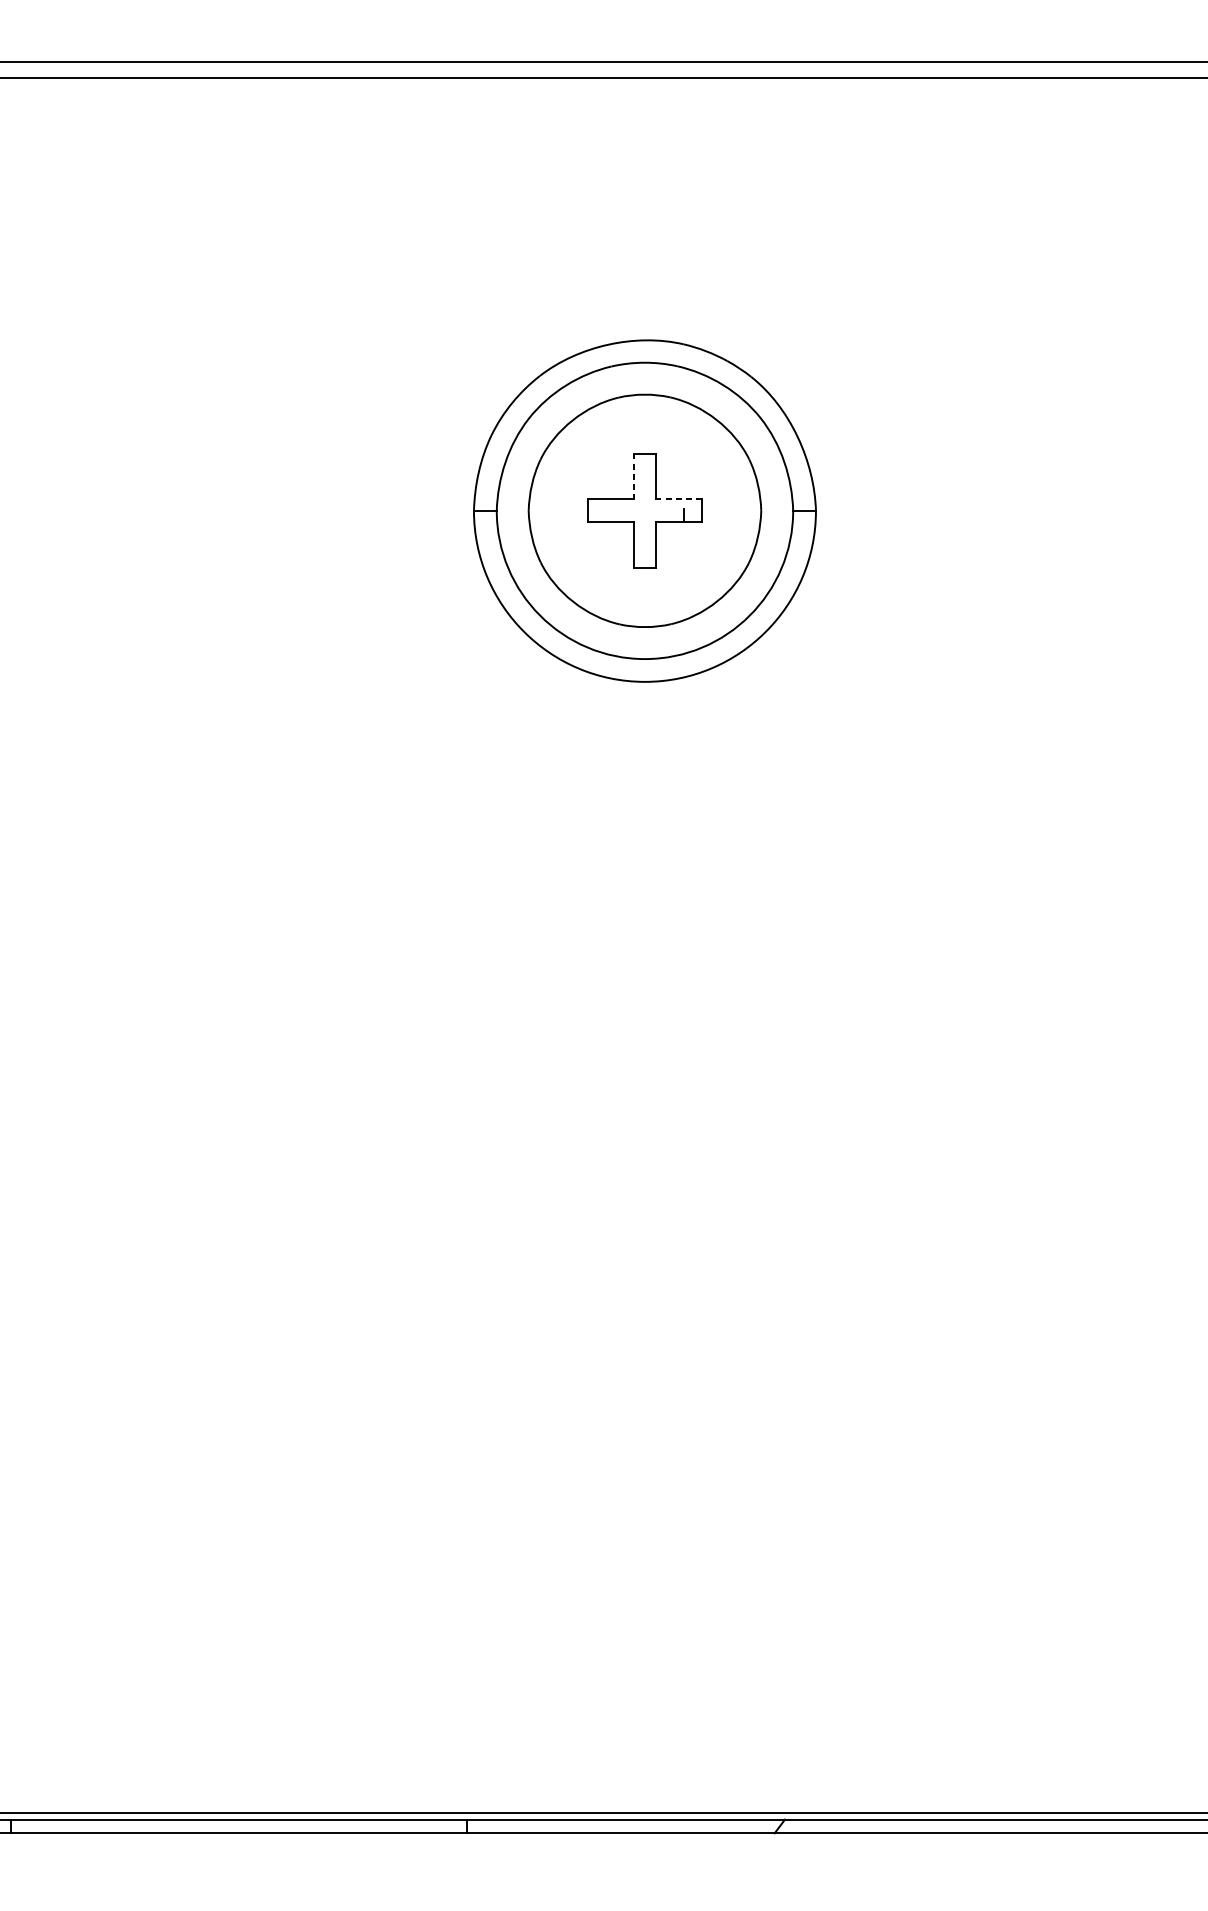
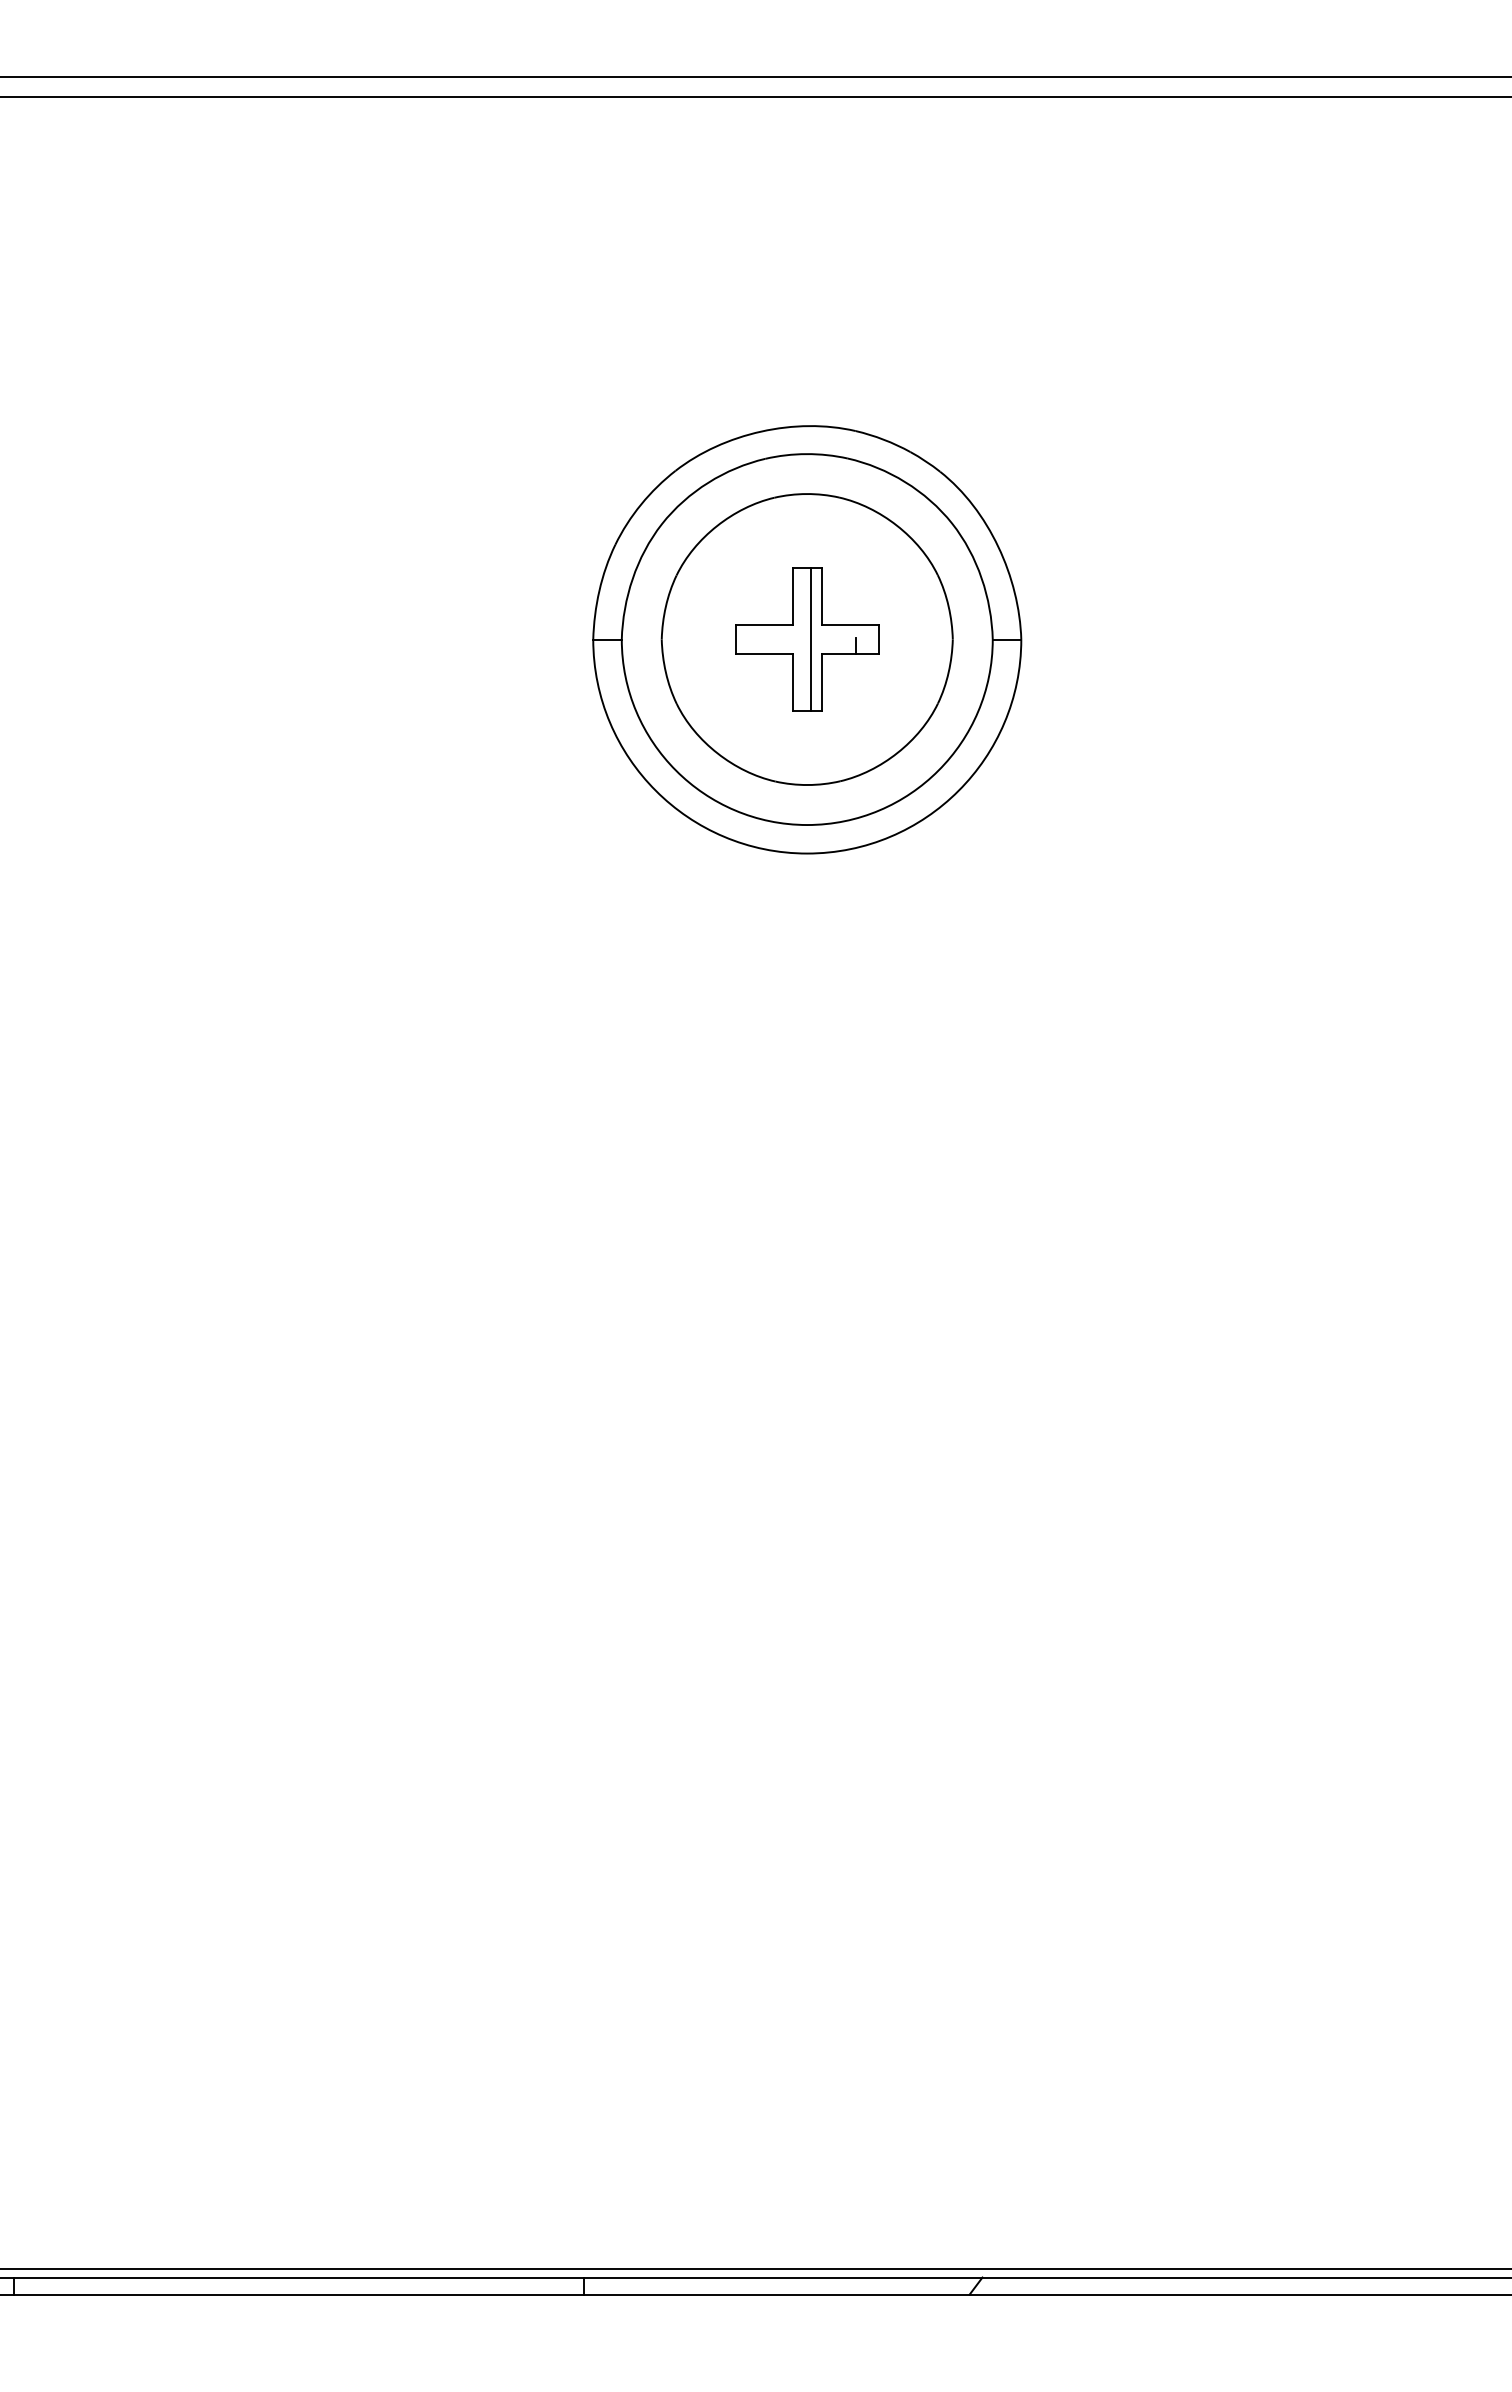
line: (633, 476) -> (793, 596), dashed -> solid
line: (679, 499) -> (850, 625), dashed -> solid
line: (647, 510) -> (810, 639), added

